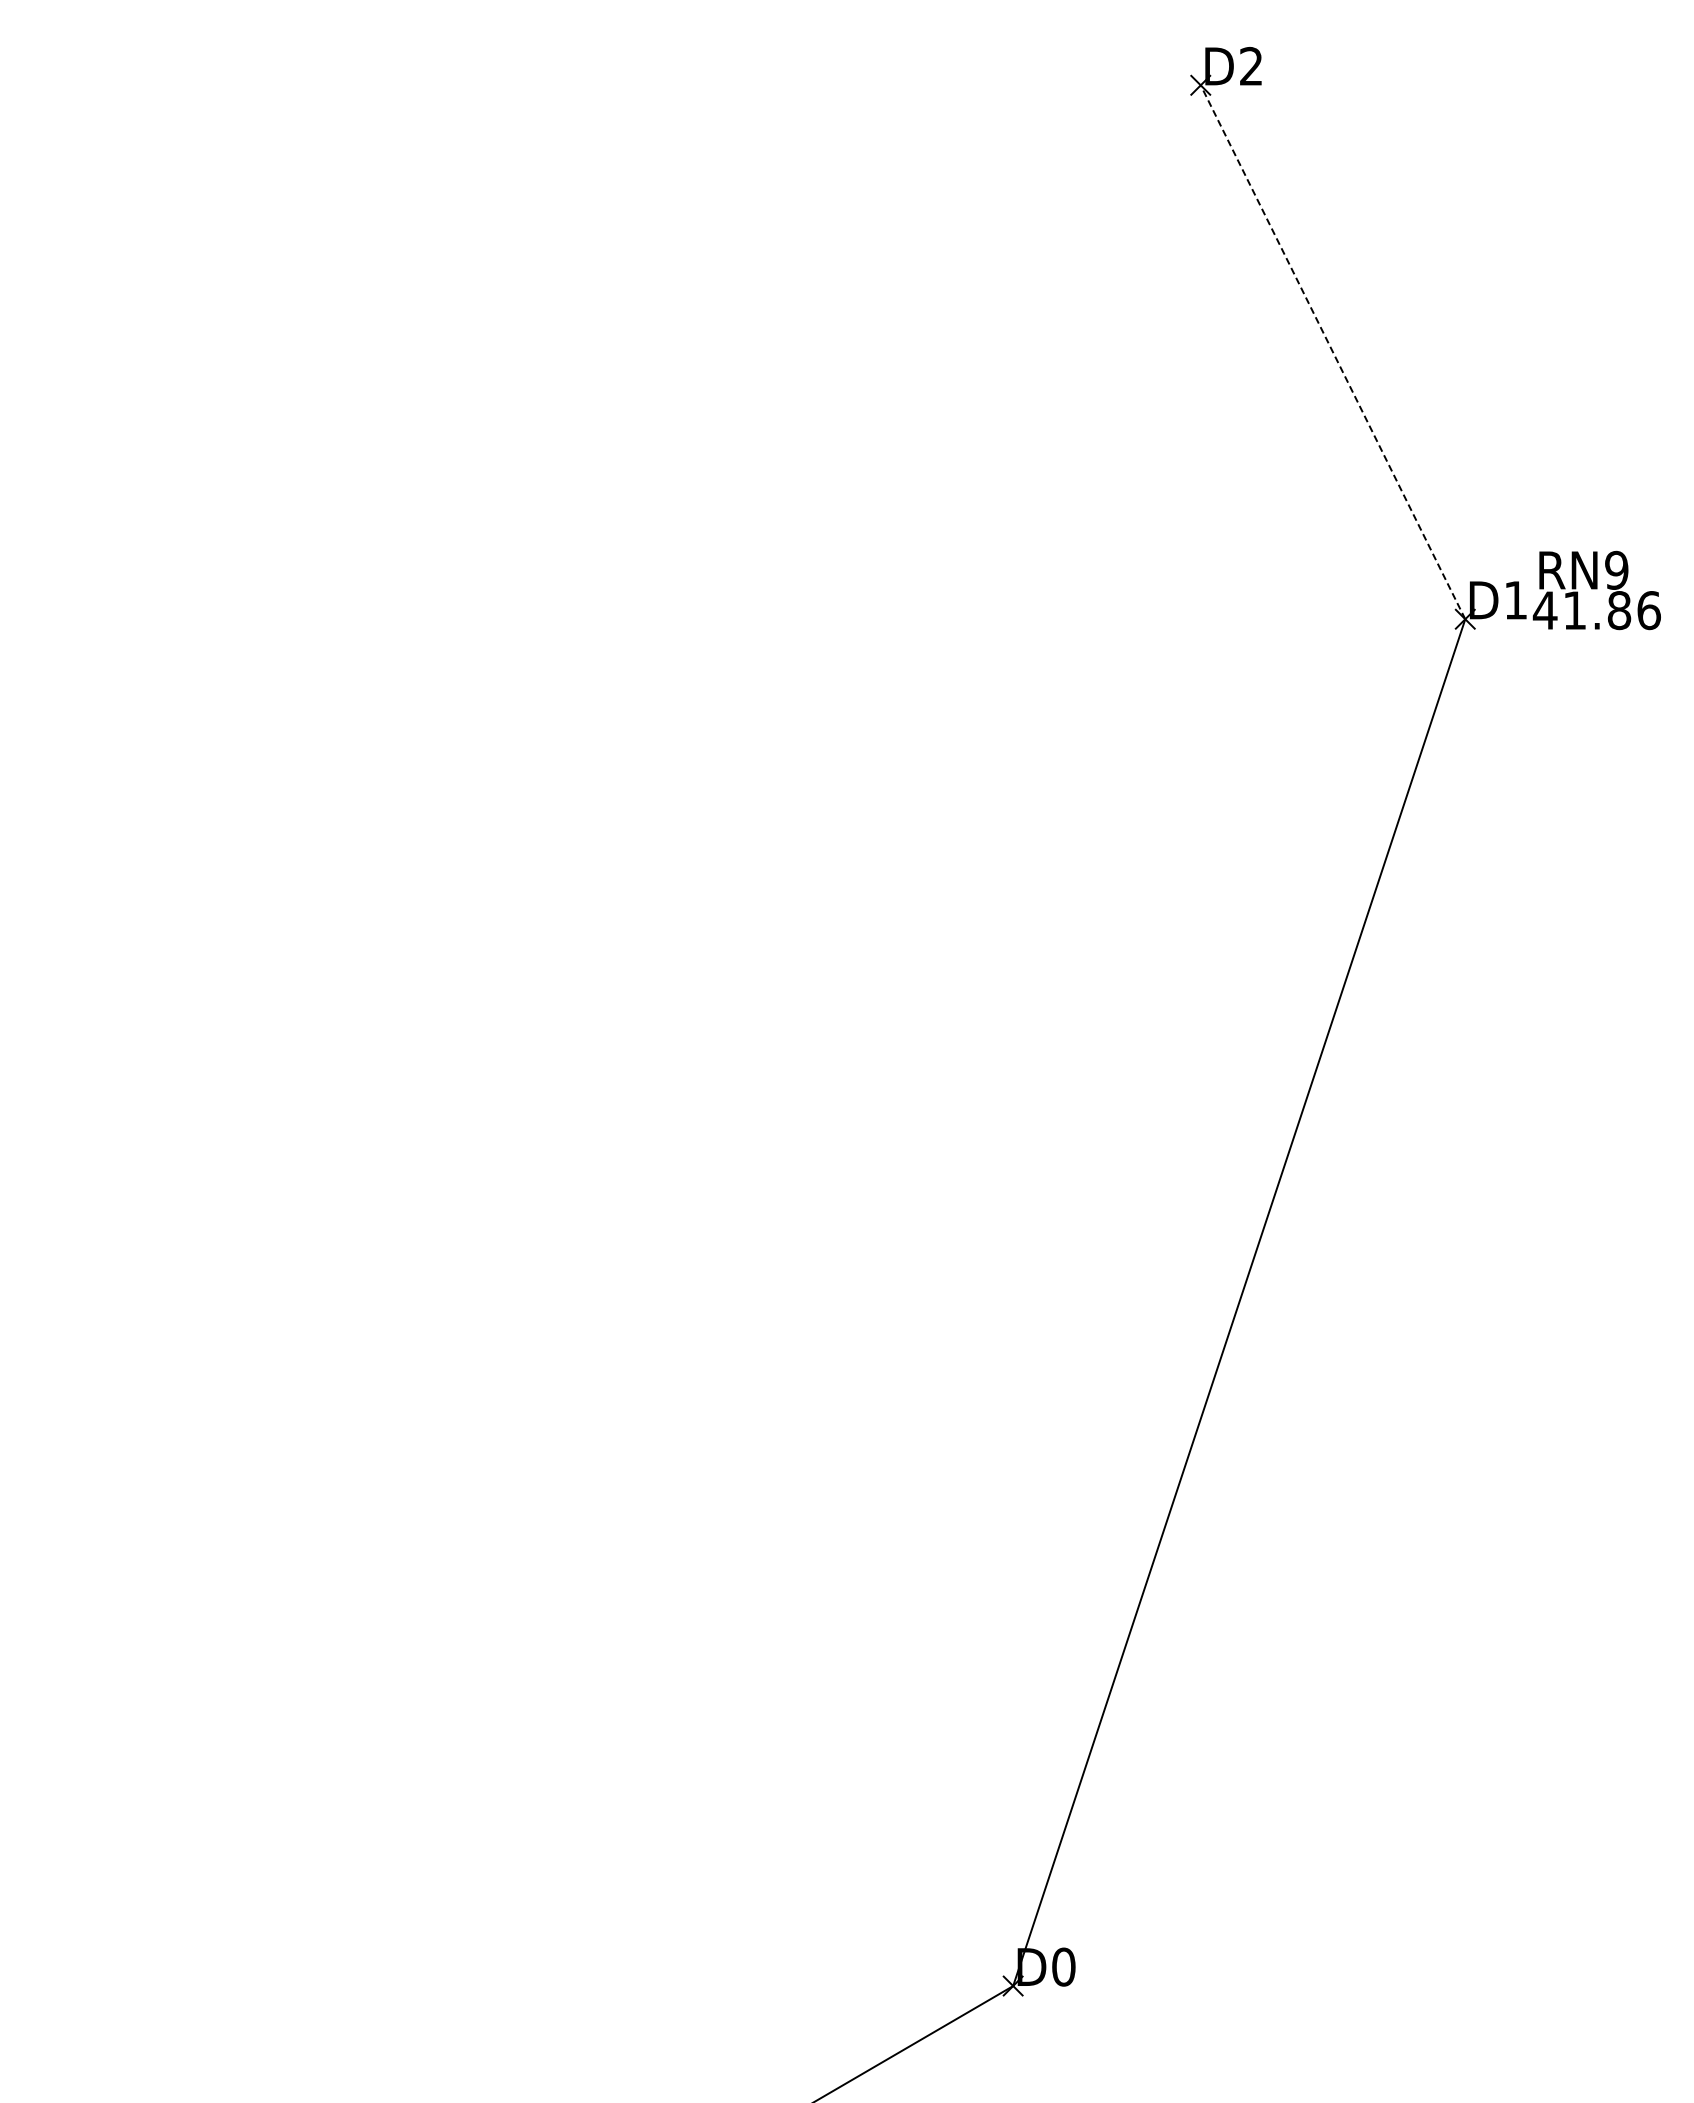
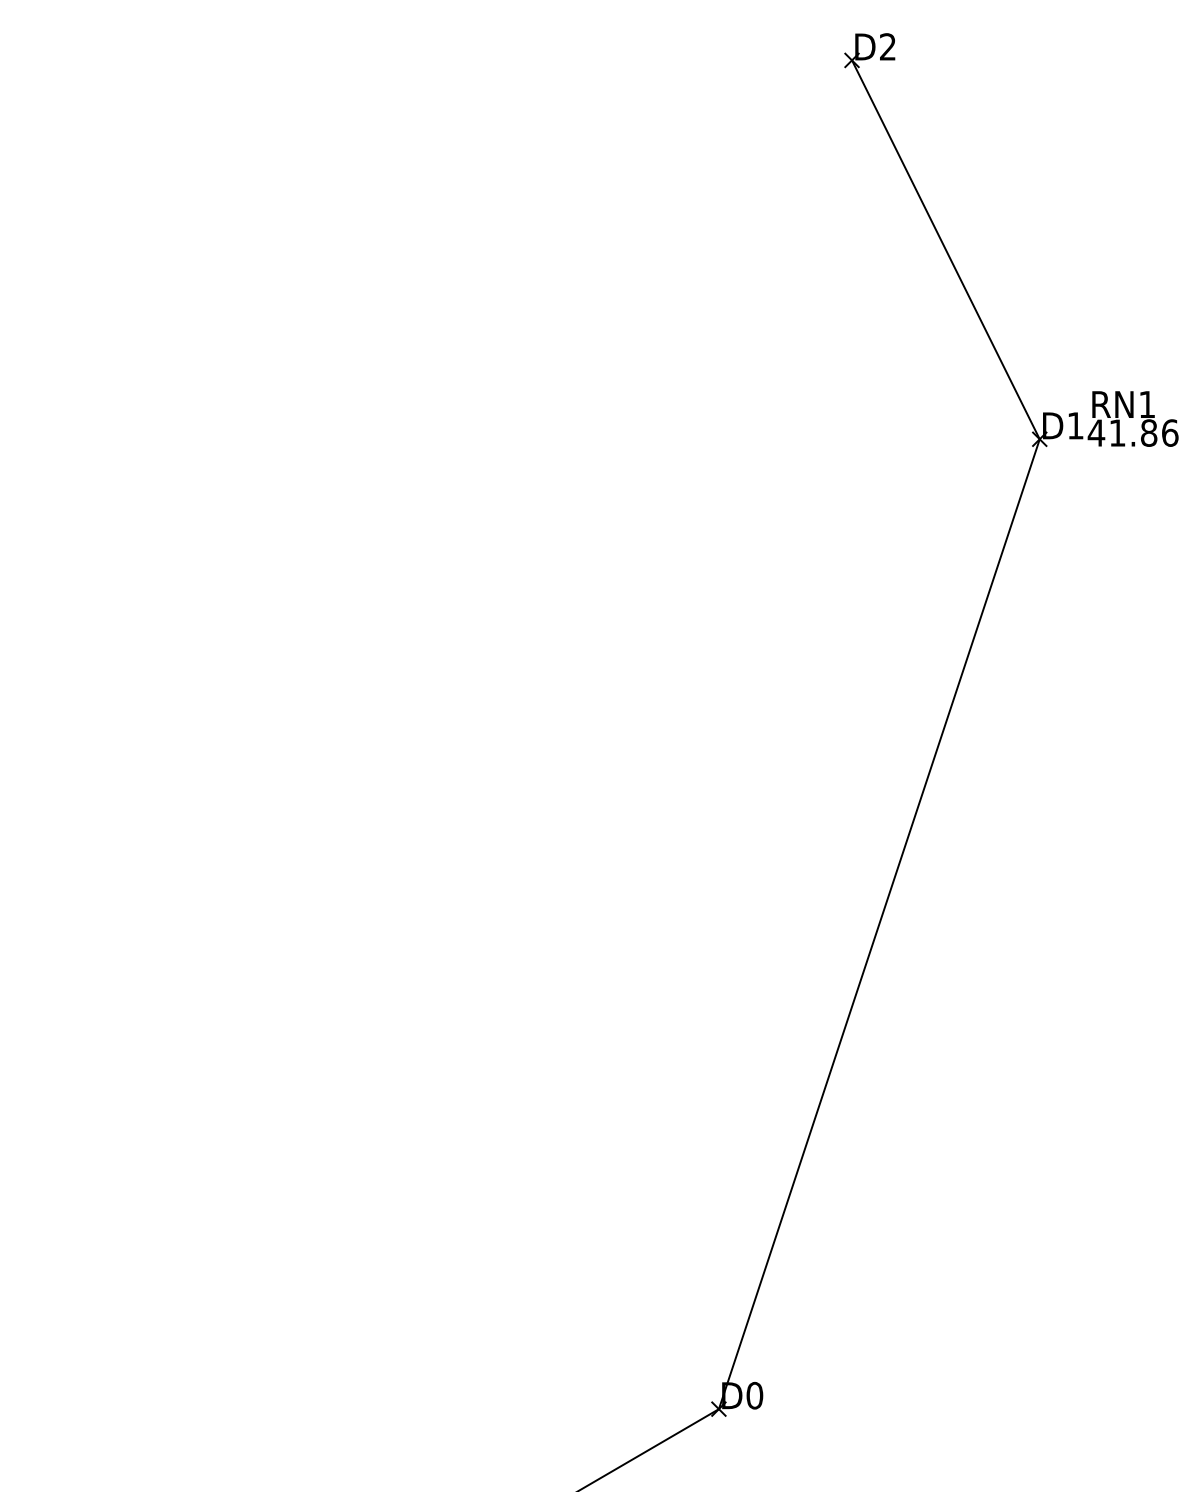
line: (1333, 352) -> (946, 249), dashed -> solid
text: (1616, 569) -> (1147, 403), RN9 -> RN1

